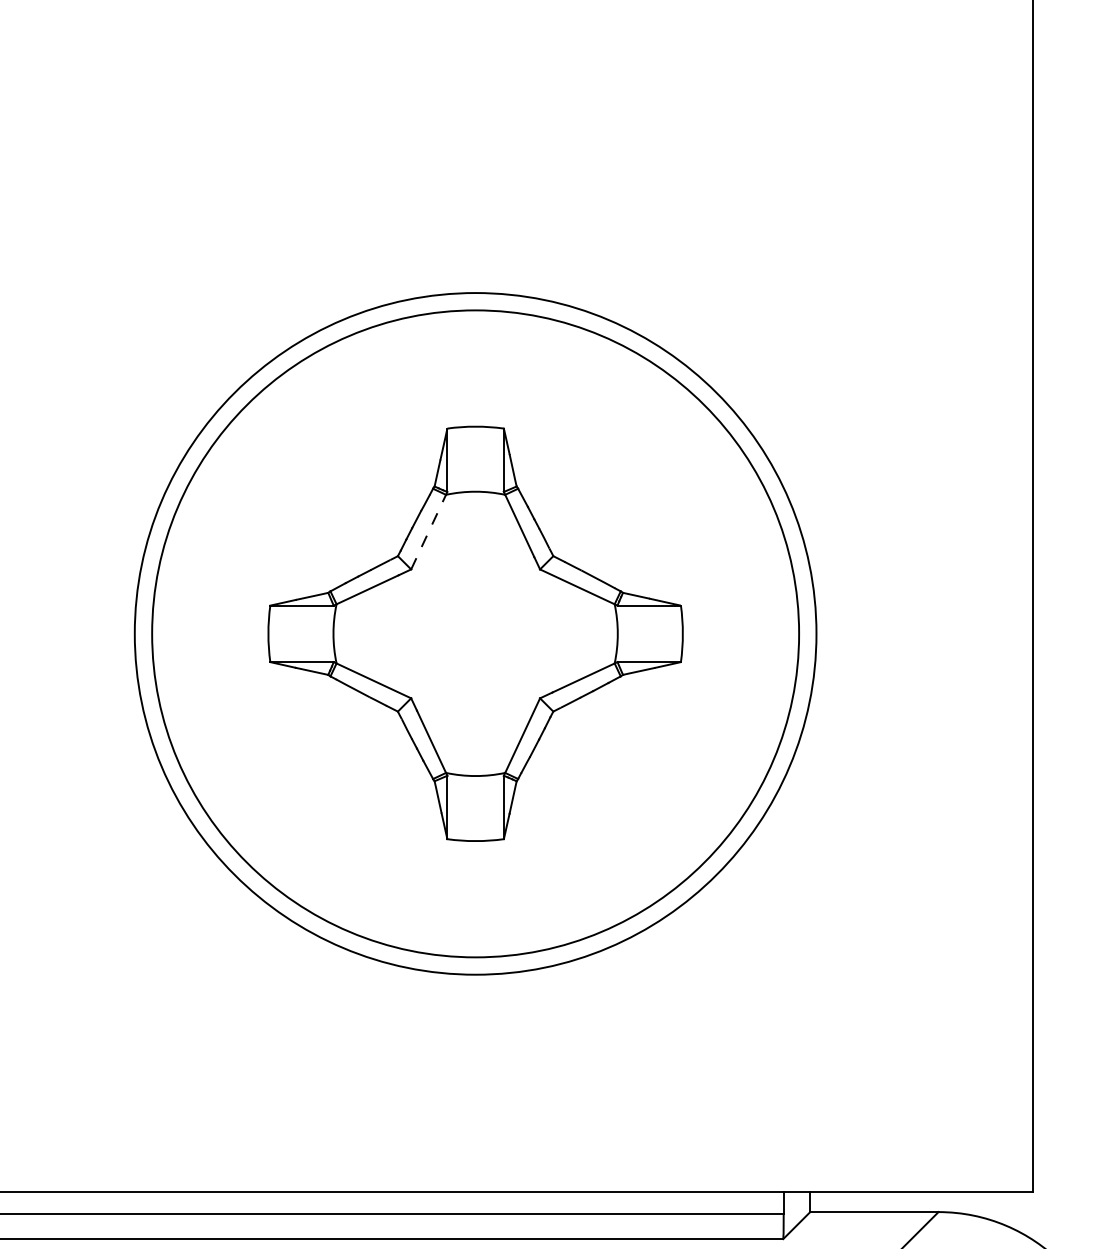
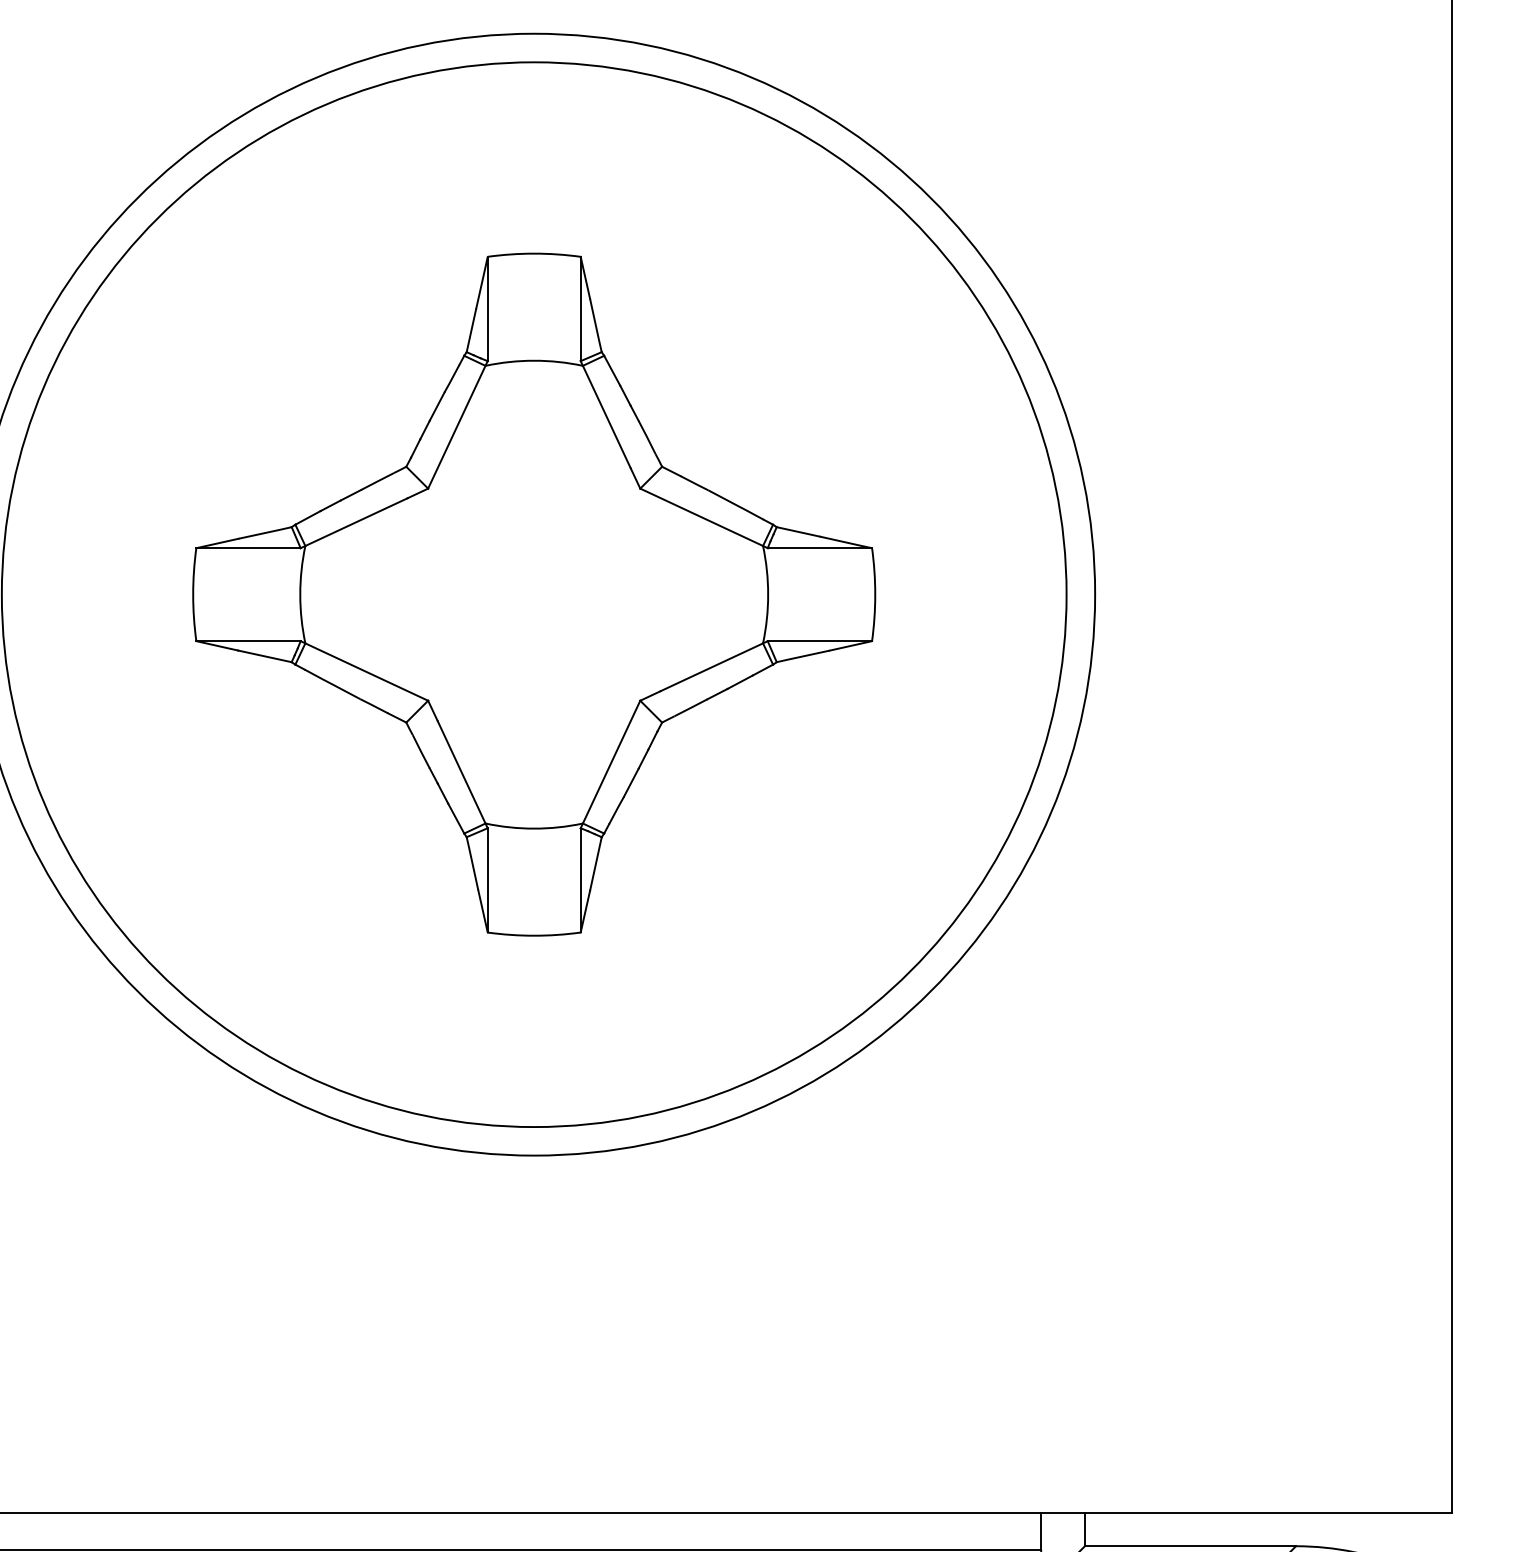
line: (429, 530) -> (458, 424), dashed -> solid

